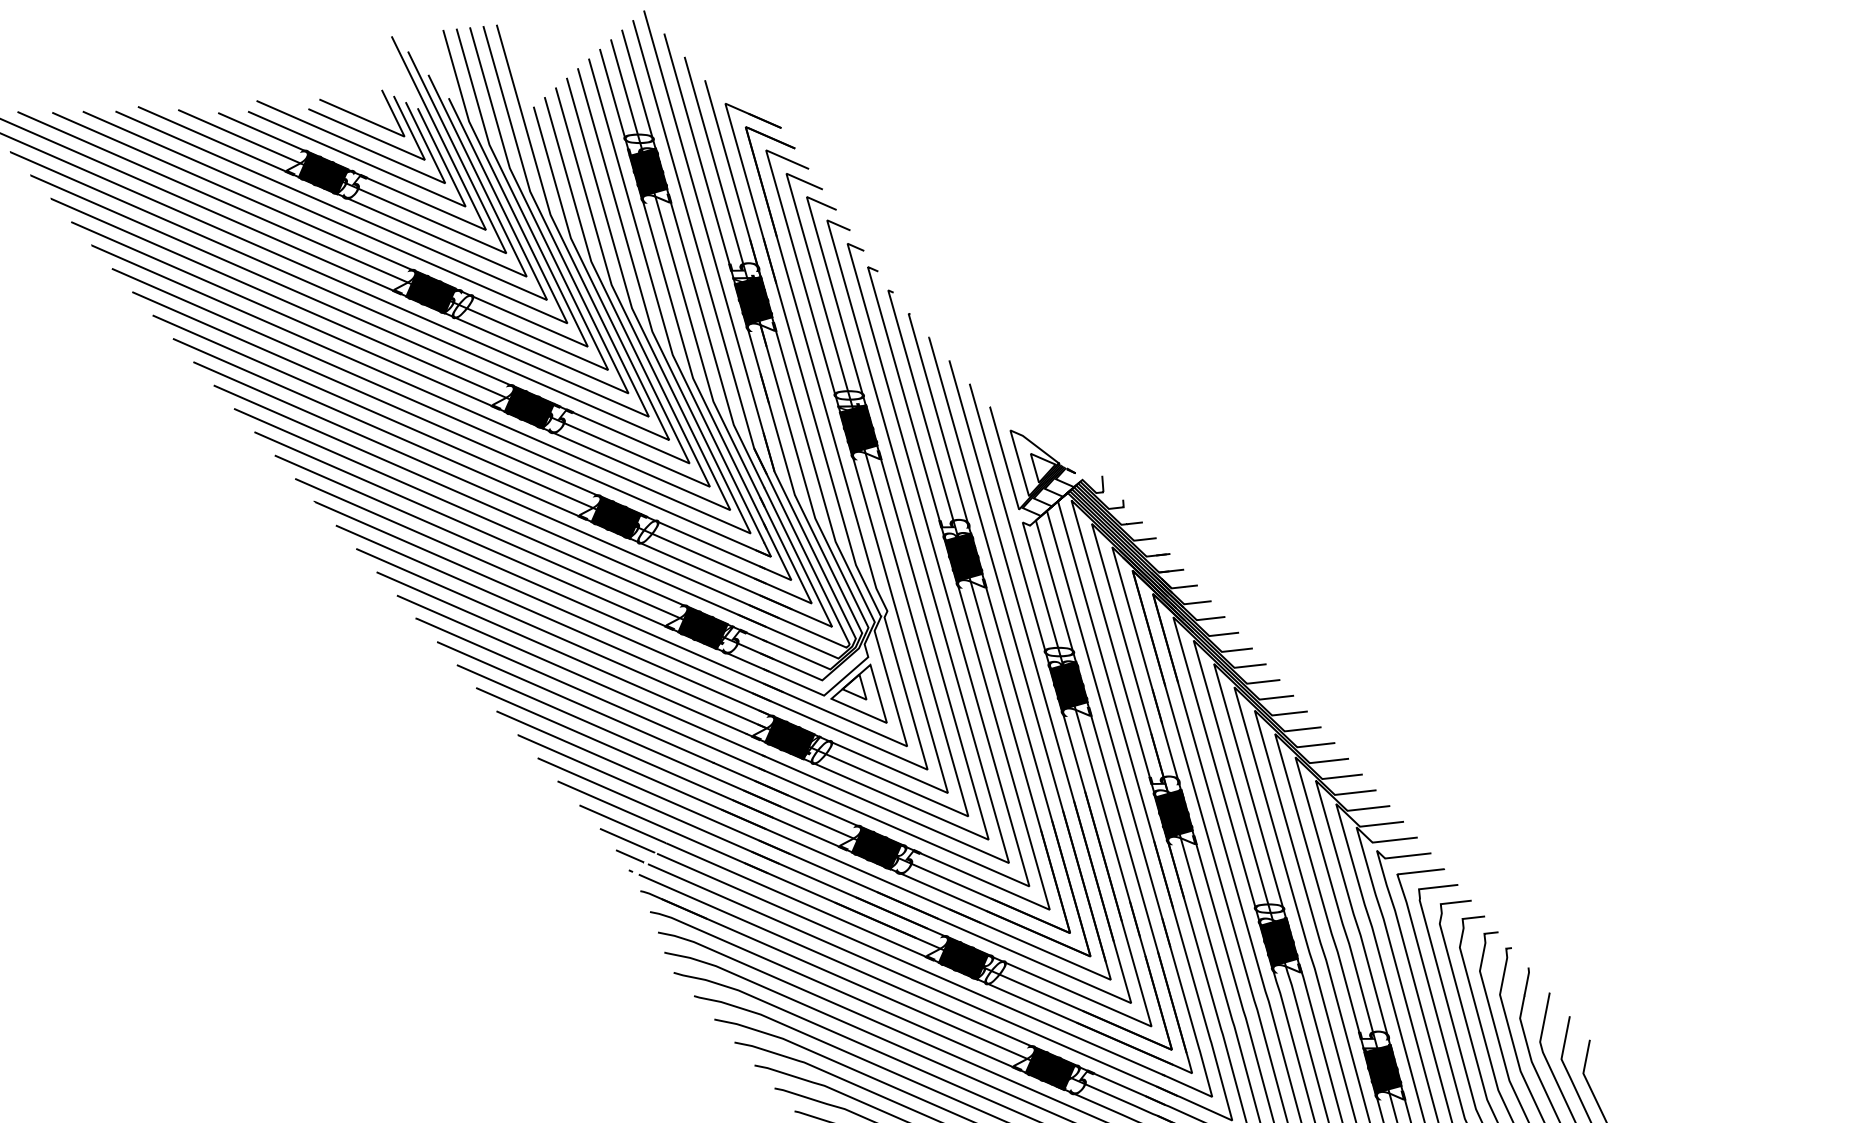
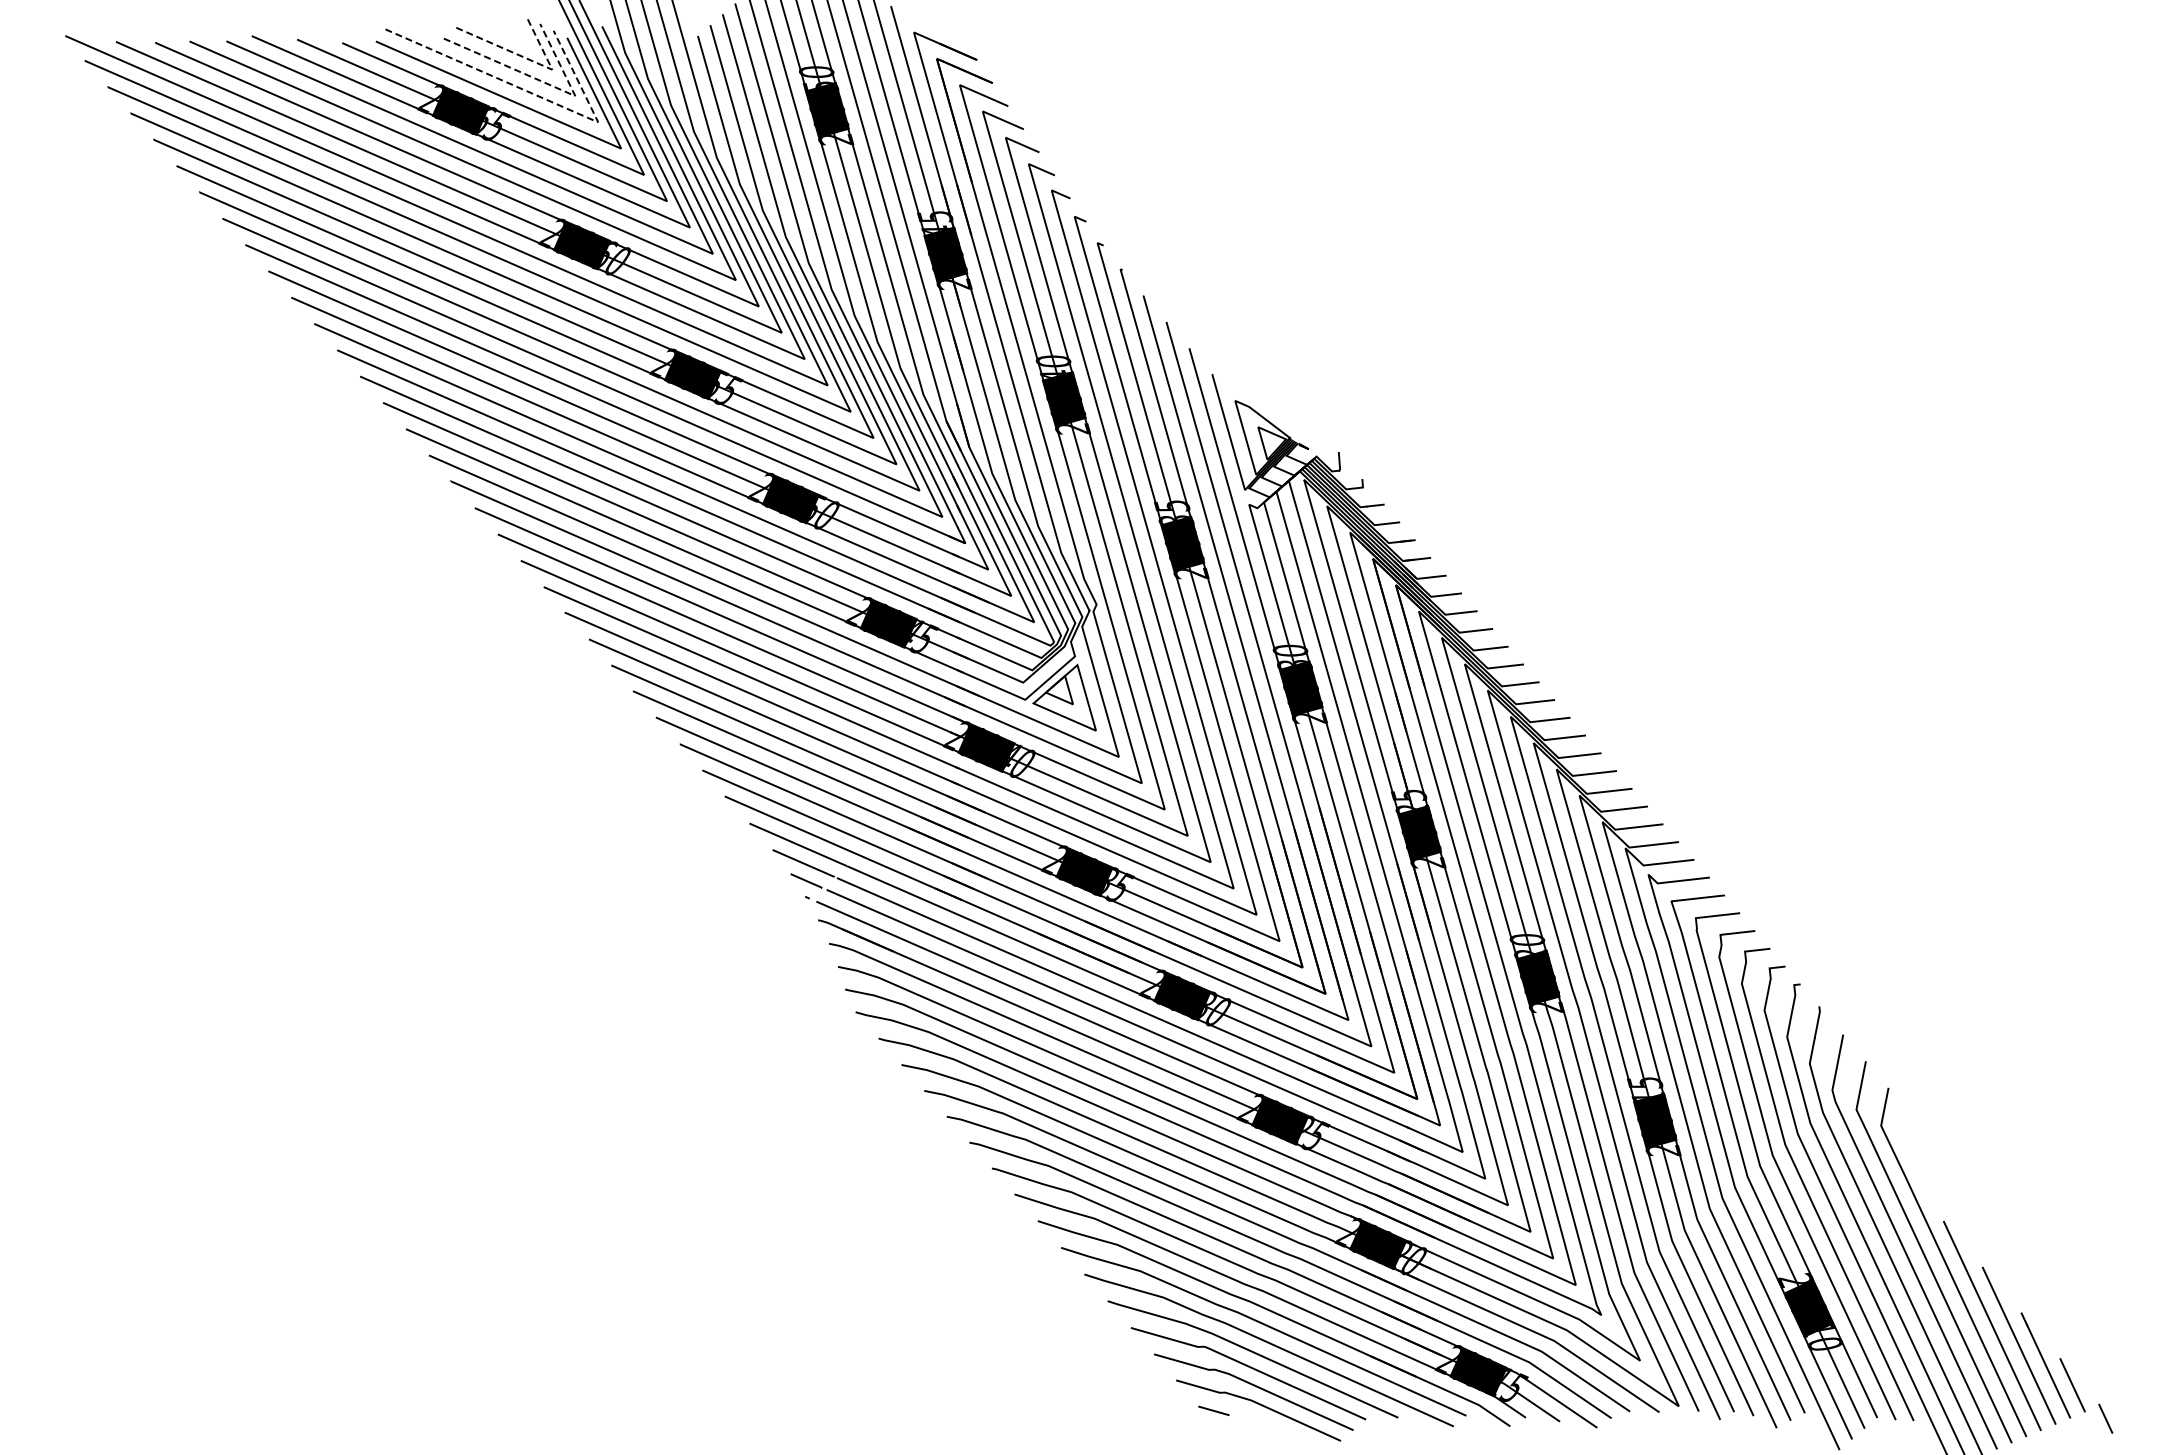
line: (386, 128) -> (532, 60), solid -> dashed
line: (400, 148) -> (547, 83), solid -> dashed
line: (392, 160) -> (538, 96), solid -> dashed

